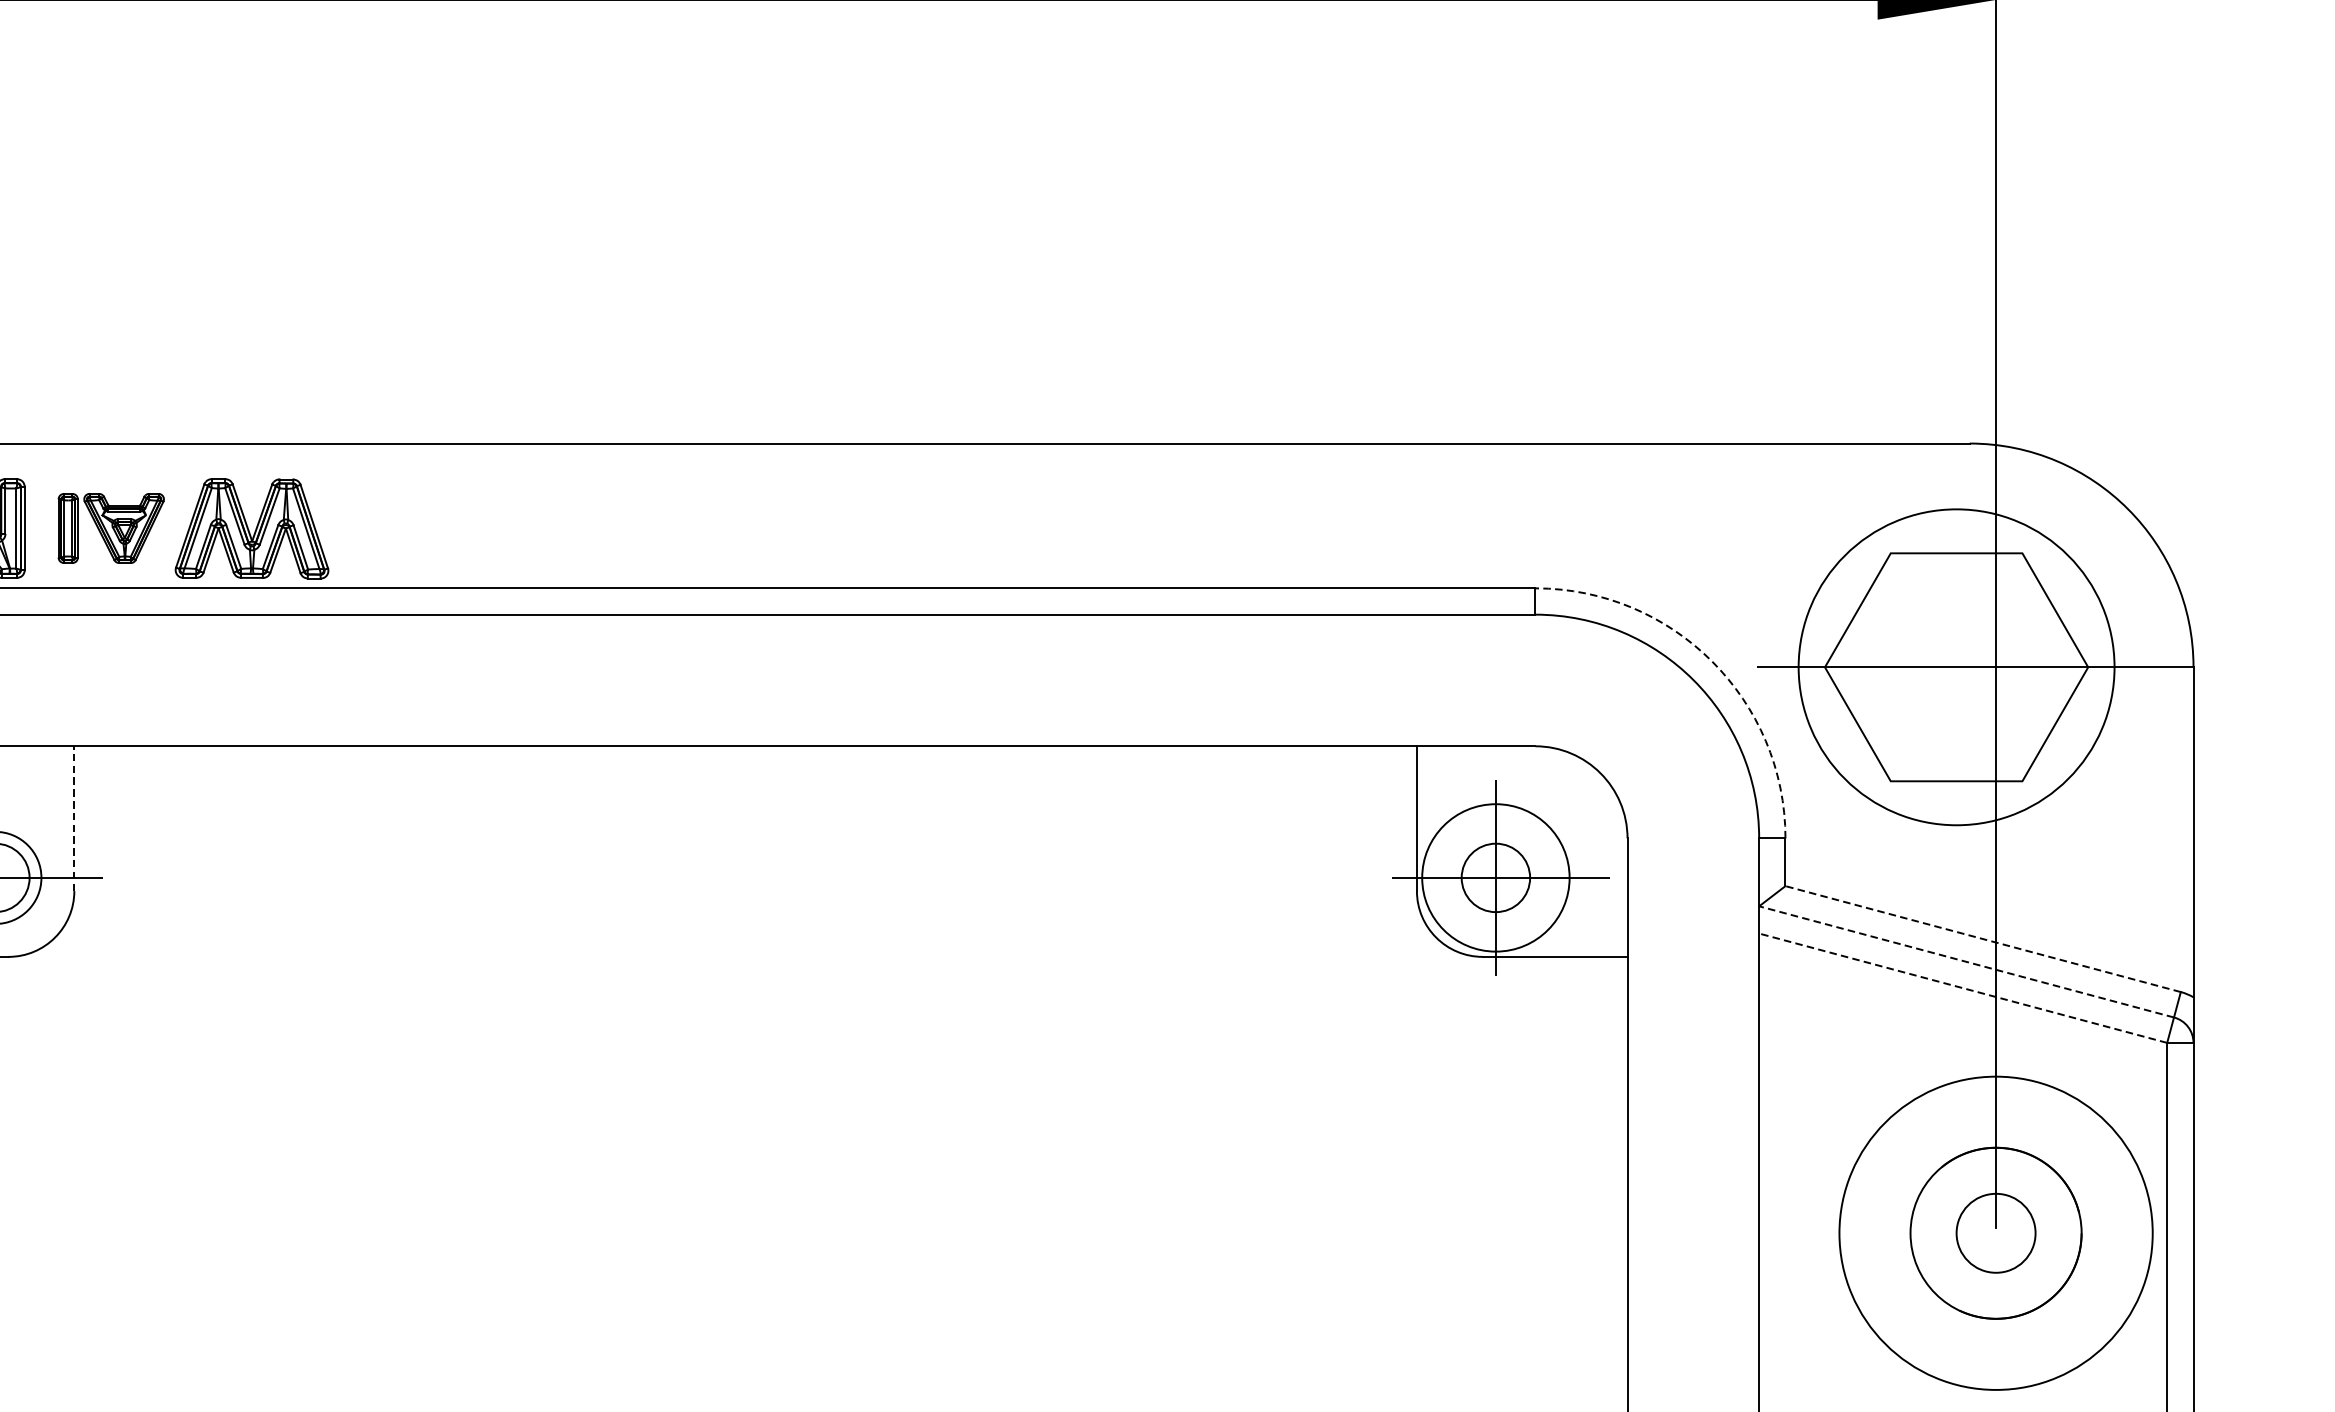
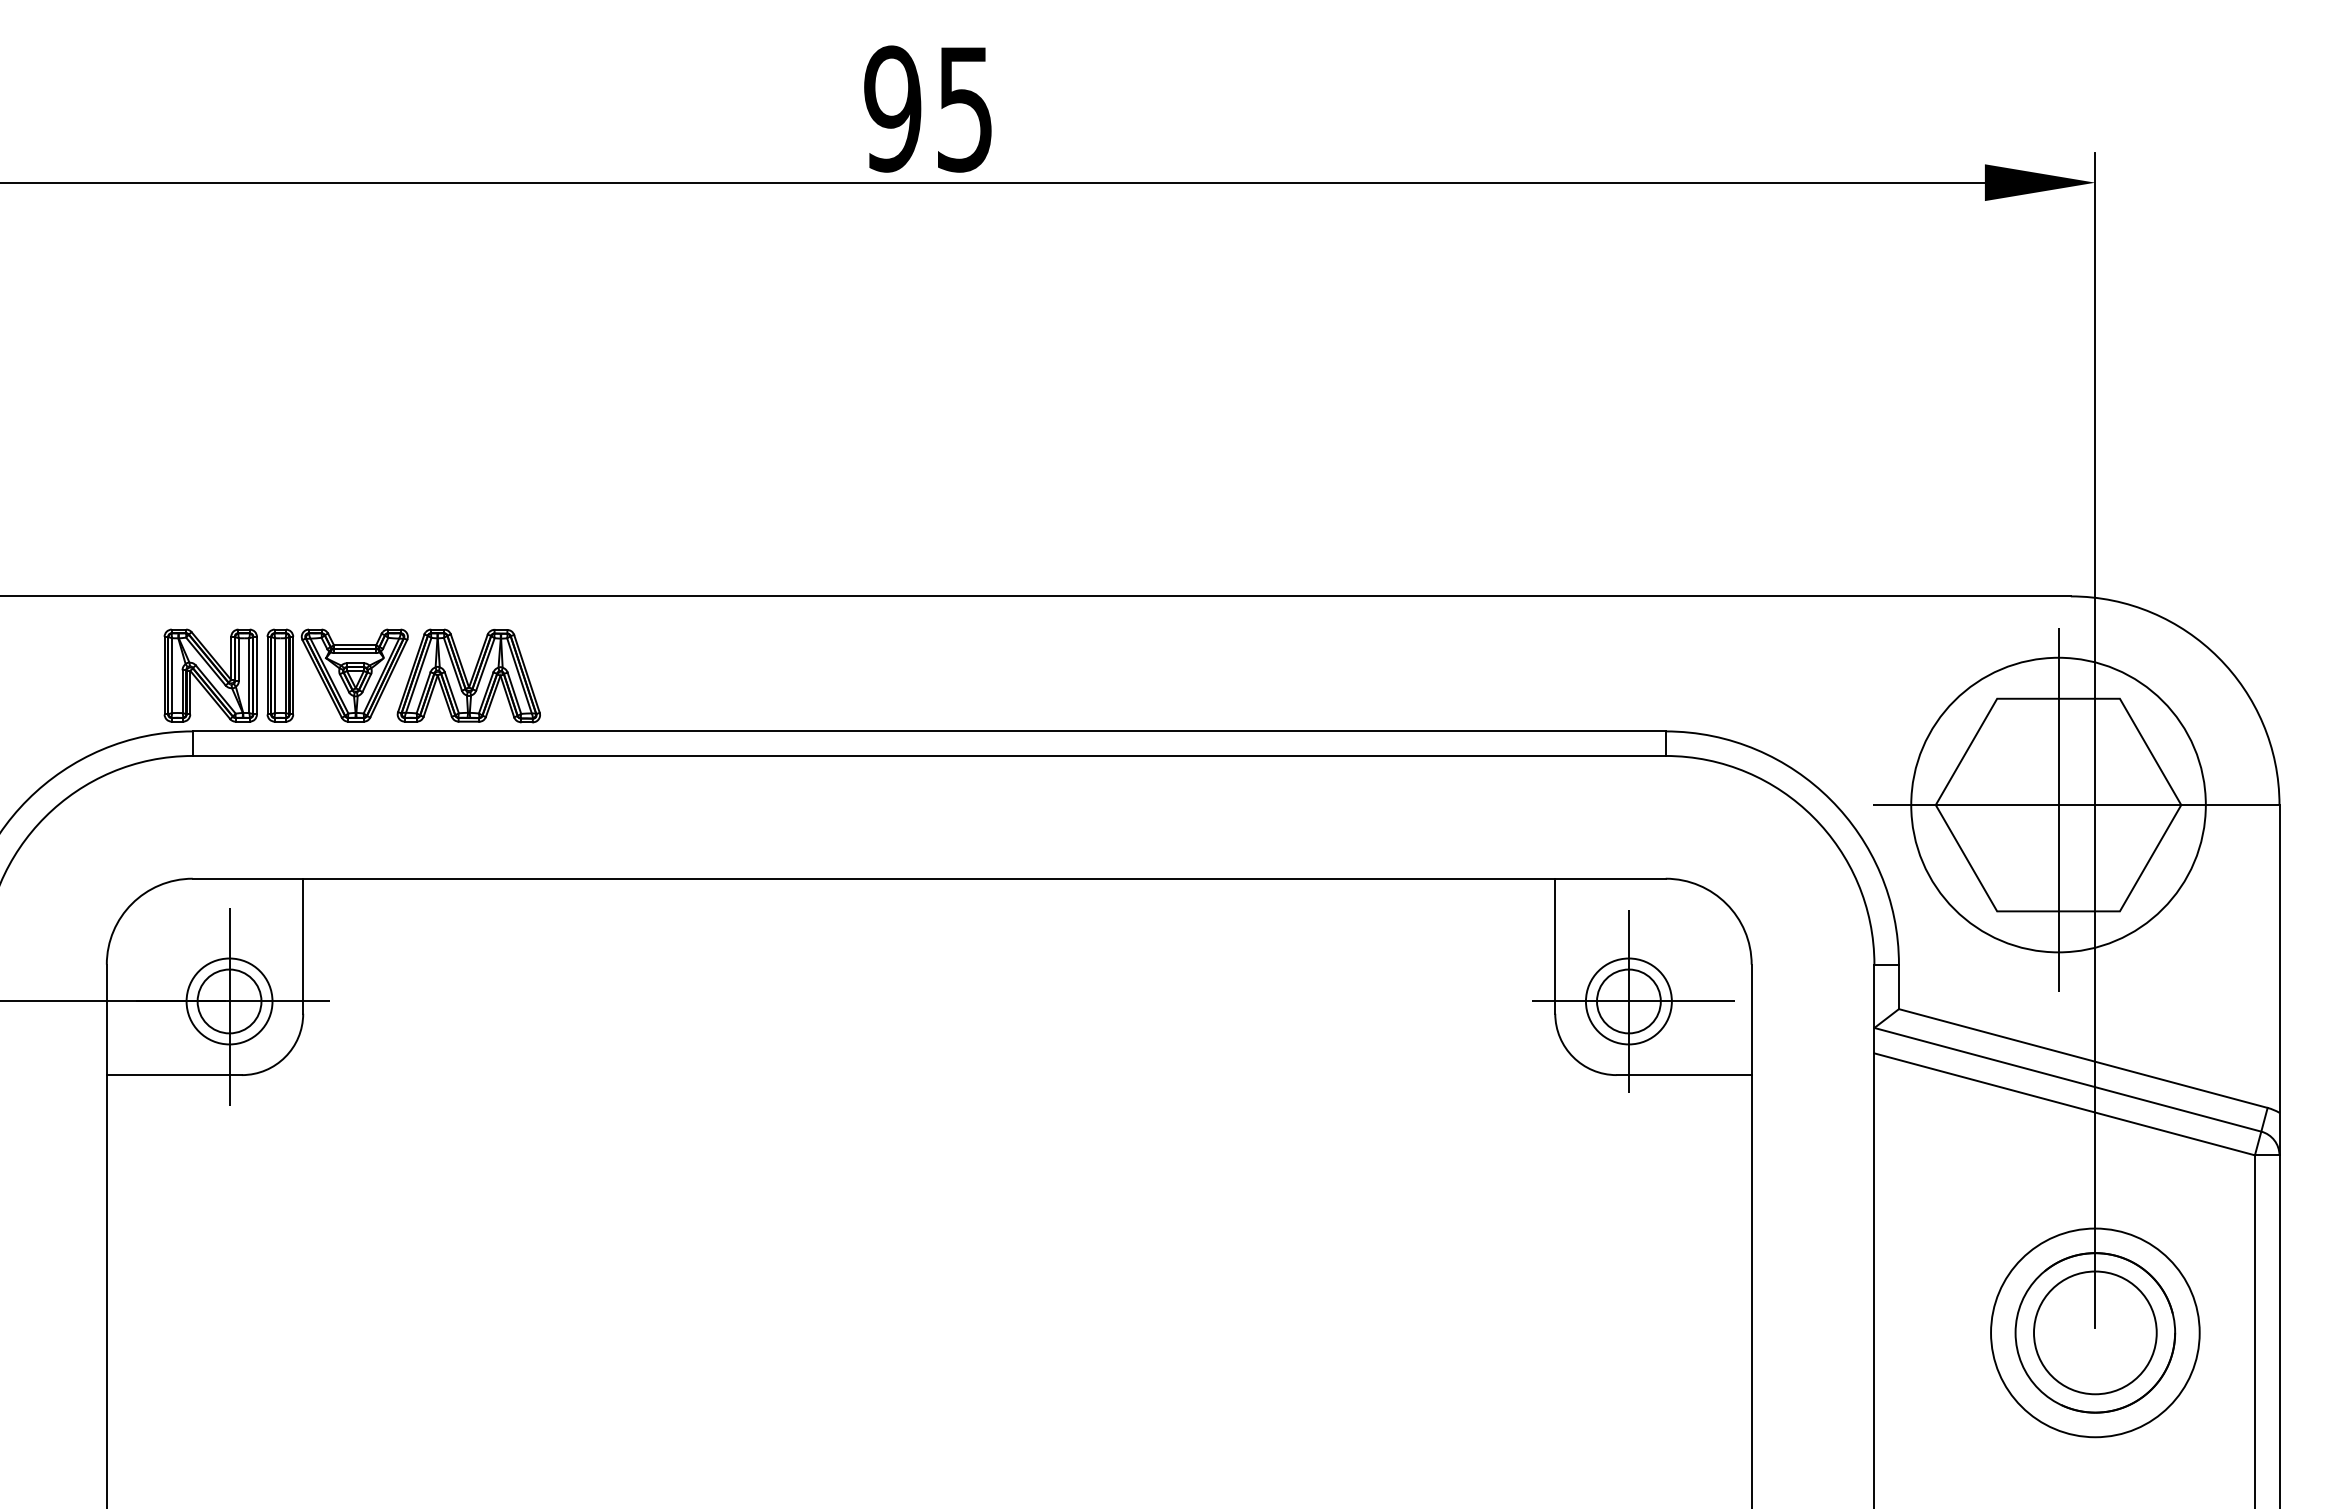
part: (111, 528) -> (337, 675), size x1.43
arc: (1712, 661) -> (1830, 799), dashed -> solid
line: (1956, 673) -> (2058, 810), added
line: (74, 818) -> (303, 946), dashed -> solid
circle: (1495, 877) -> (1628, 1001), size x0.62
line: (1983, 939) -> (2083, 1058), dashed -> solid
line: (1966, 961) -> (2067, 1079), dashed -> solid
line: (1962, 988) -> (2064, 1104), dashed -> solid
circle: (1996, 1232) -> (2095, 1332), size x0.71
circle: (1996, 1232) -> (2095, 1332), size x1.67

